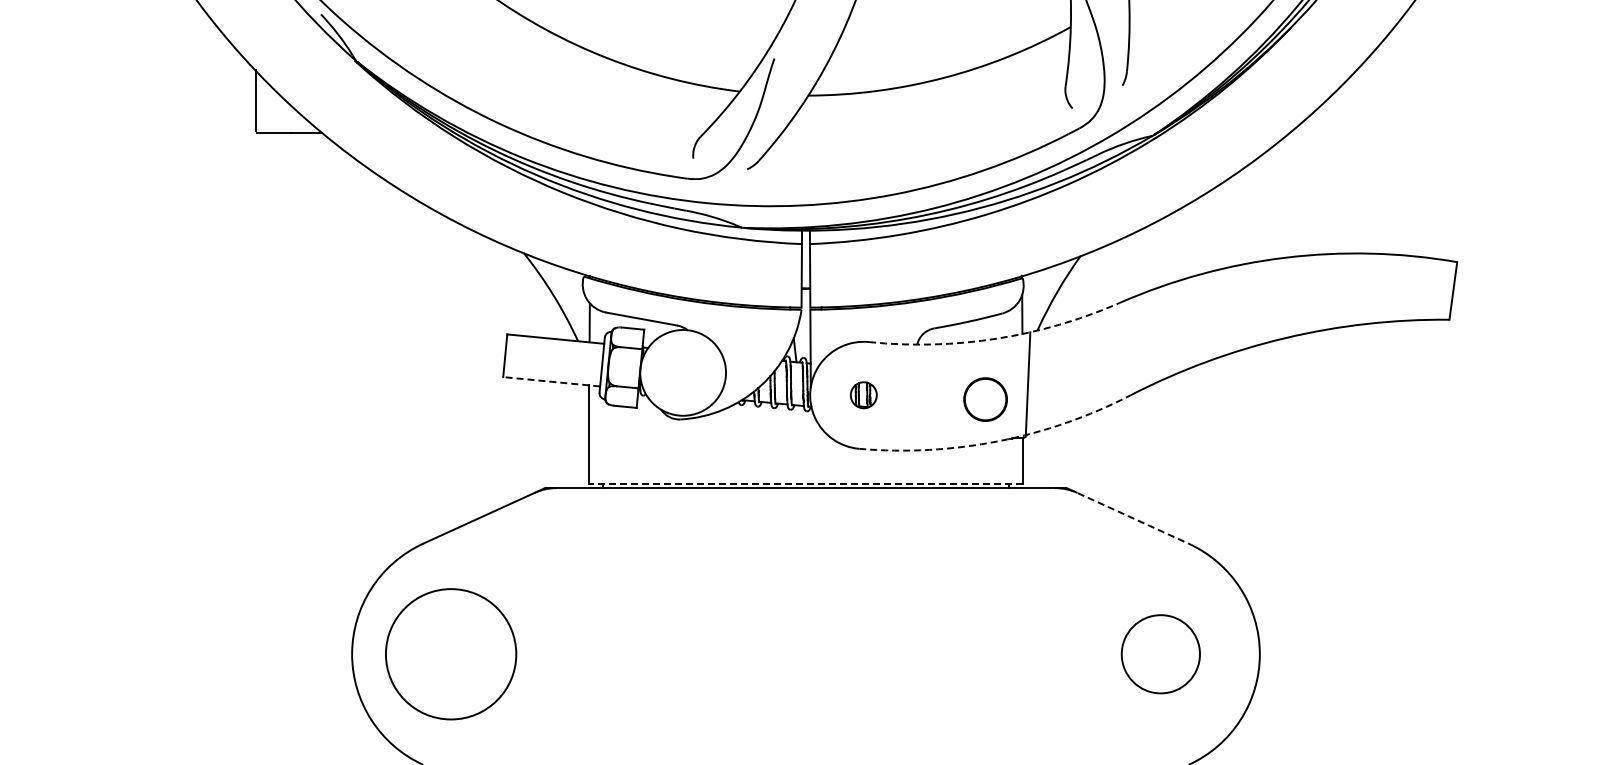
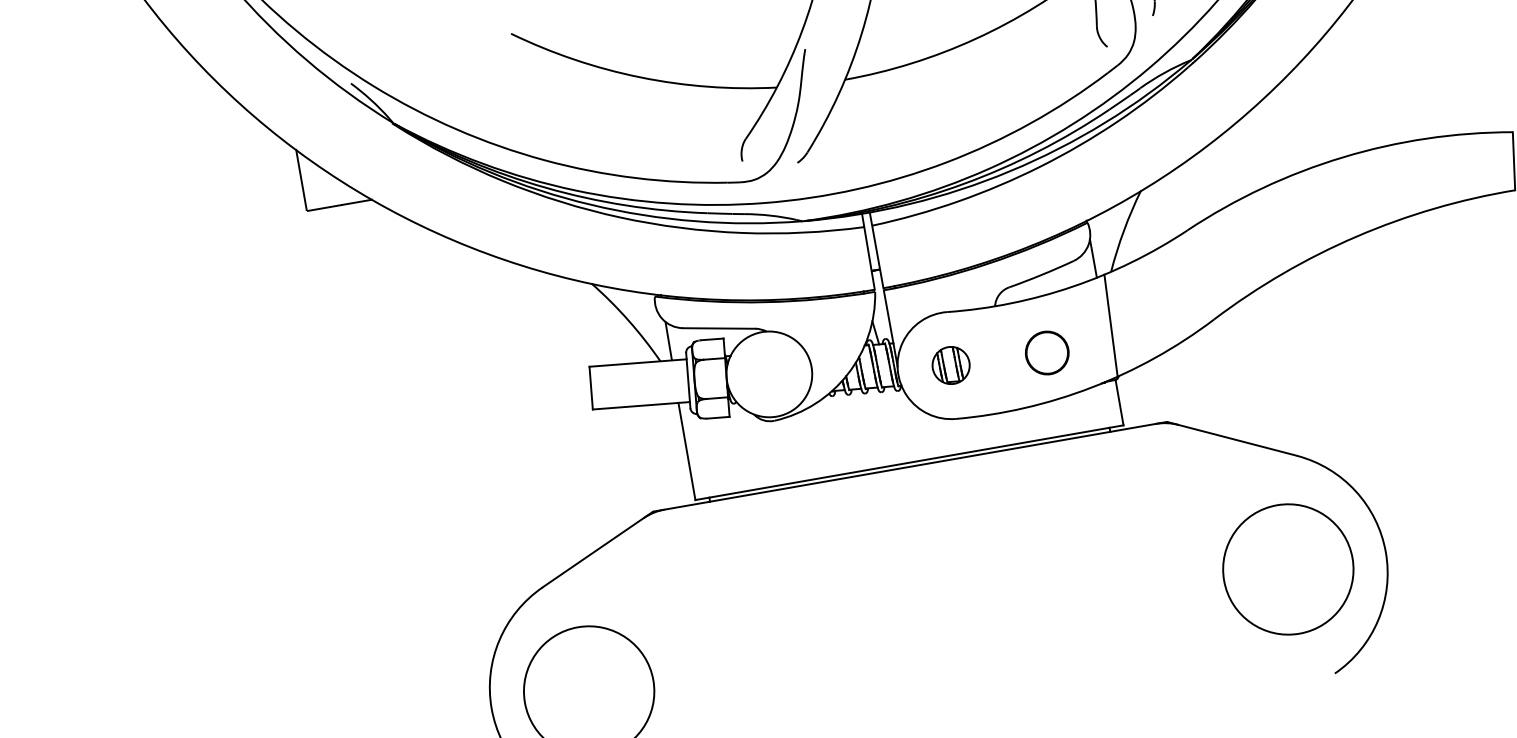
arc: (997, 338) -> (1073, 286), dashed -> solid
line: (551, 381) -> (641, 405), dashed -> solid
part: (863, 394) -> (950, 364), size x1.43
circle: (985, 399) -> (1047, 352), moved
arc: (998, 441) -> (1091, 387), dashed -> solid
line: (805, 483) -> (908, 462), dashed -> solid
line: (1128, 516) -> (1232, 439), dashed -> solid
circle: (1160, 654) -> (1288, 569), size x1.67

